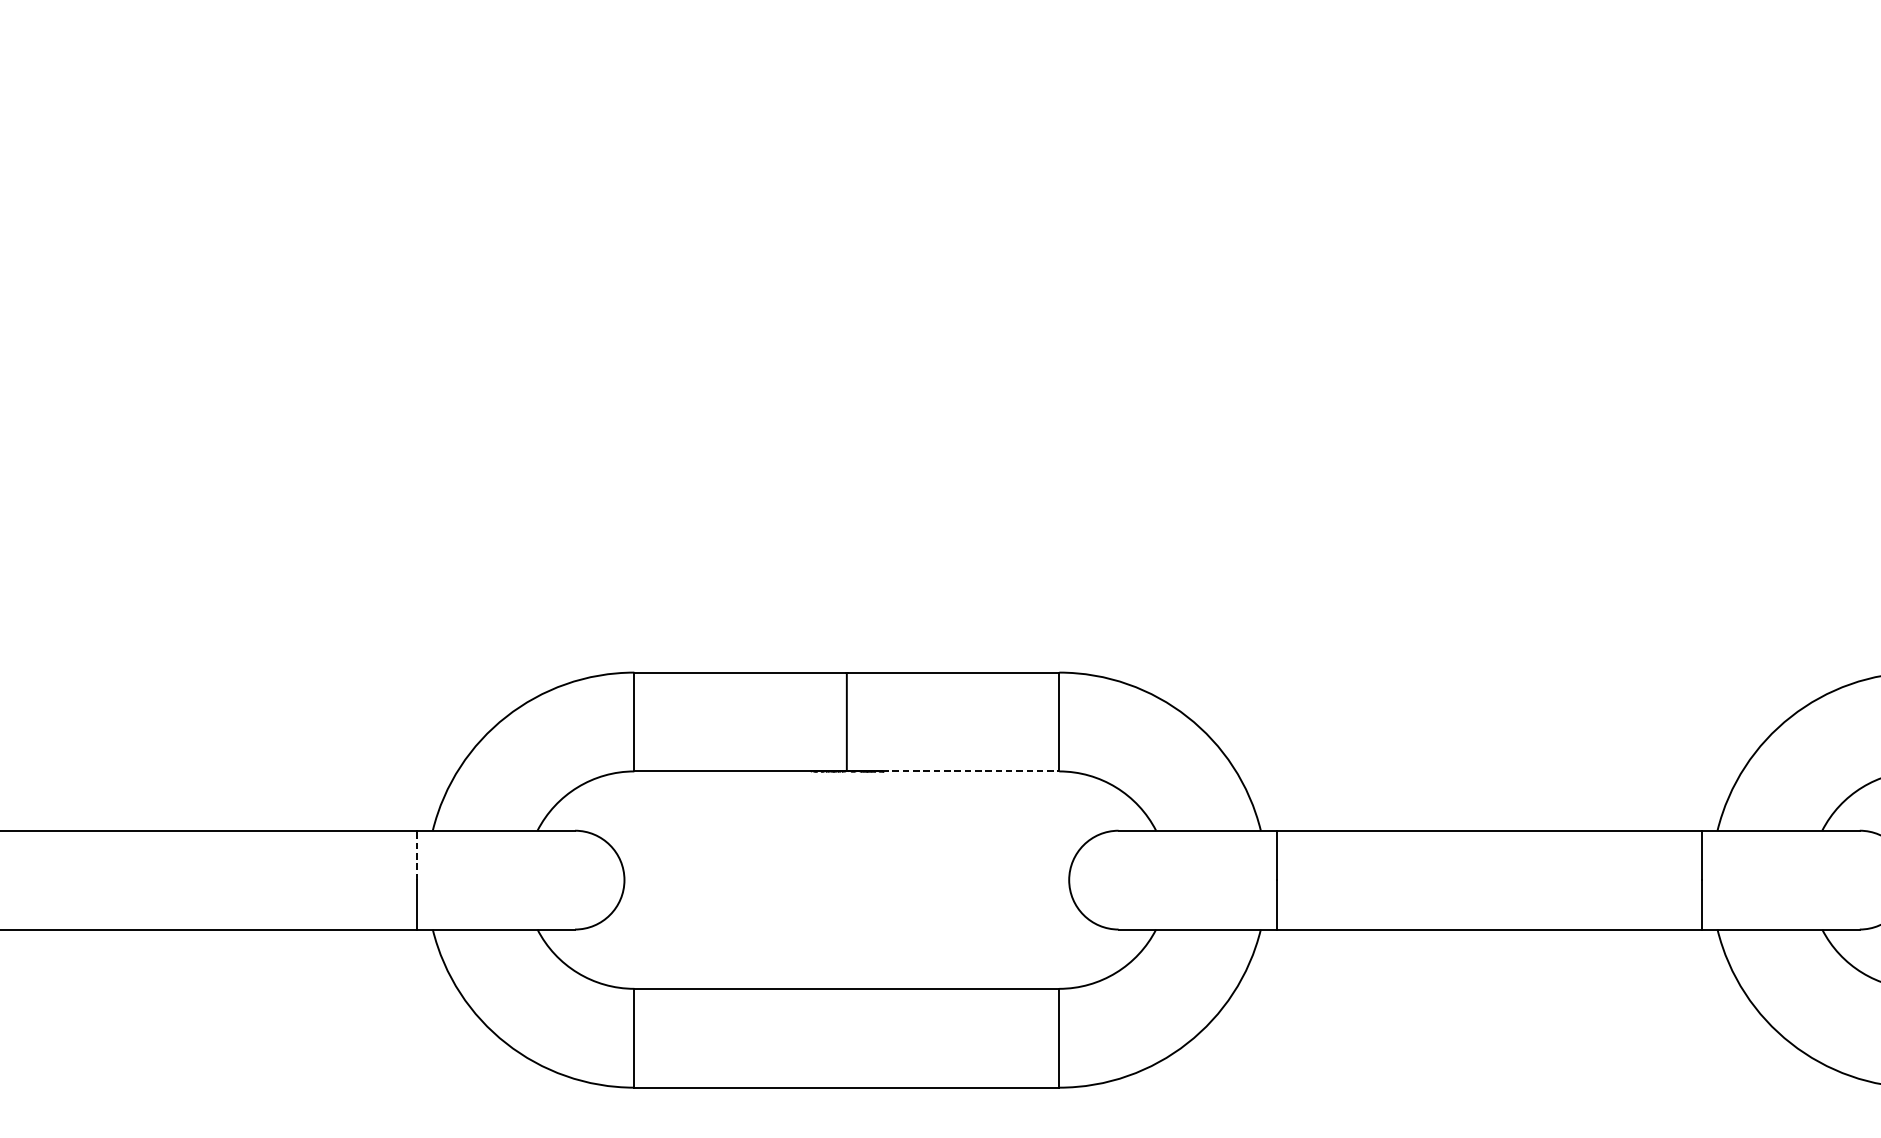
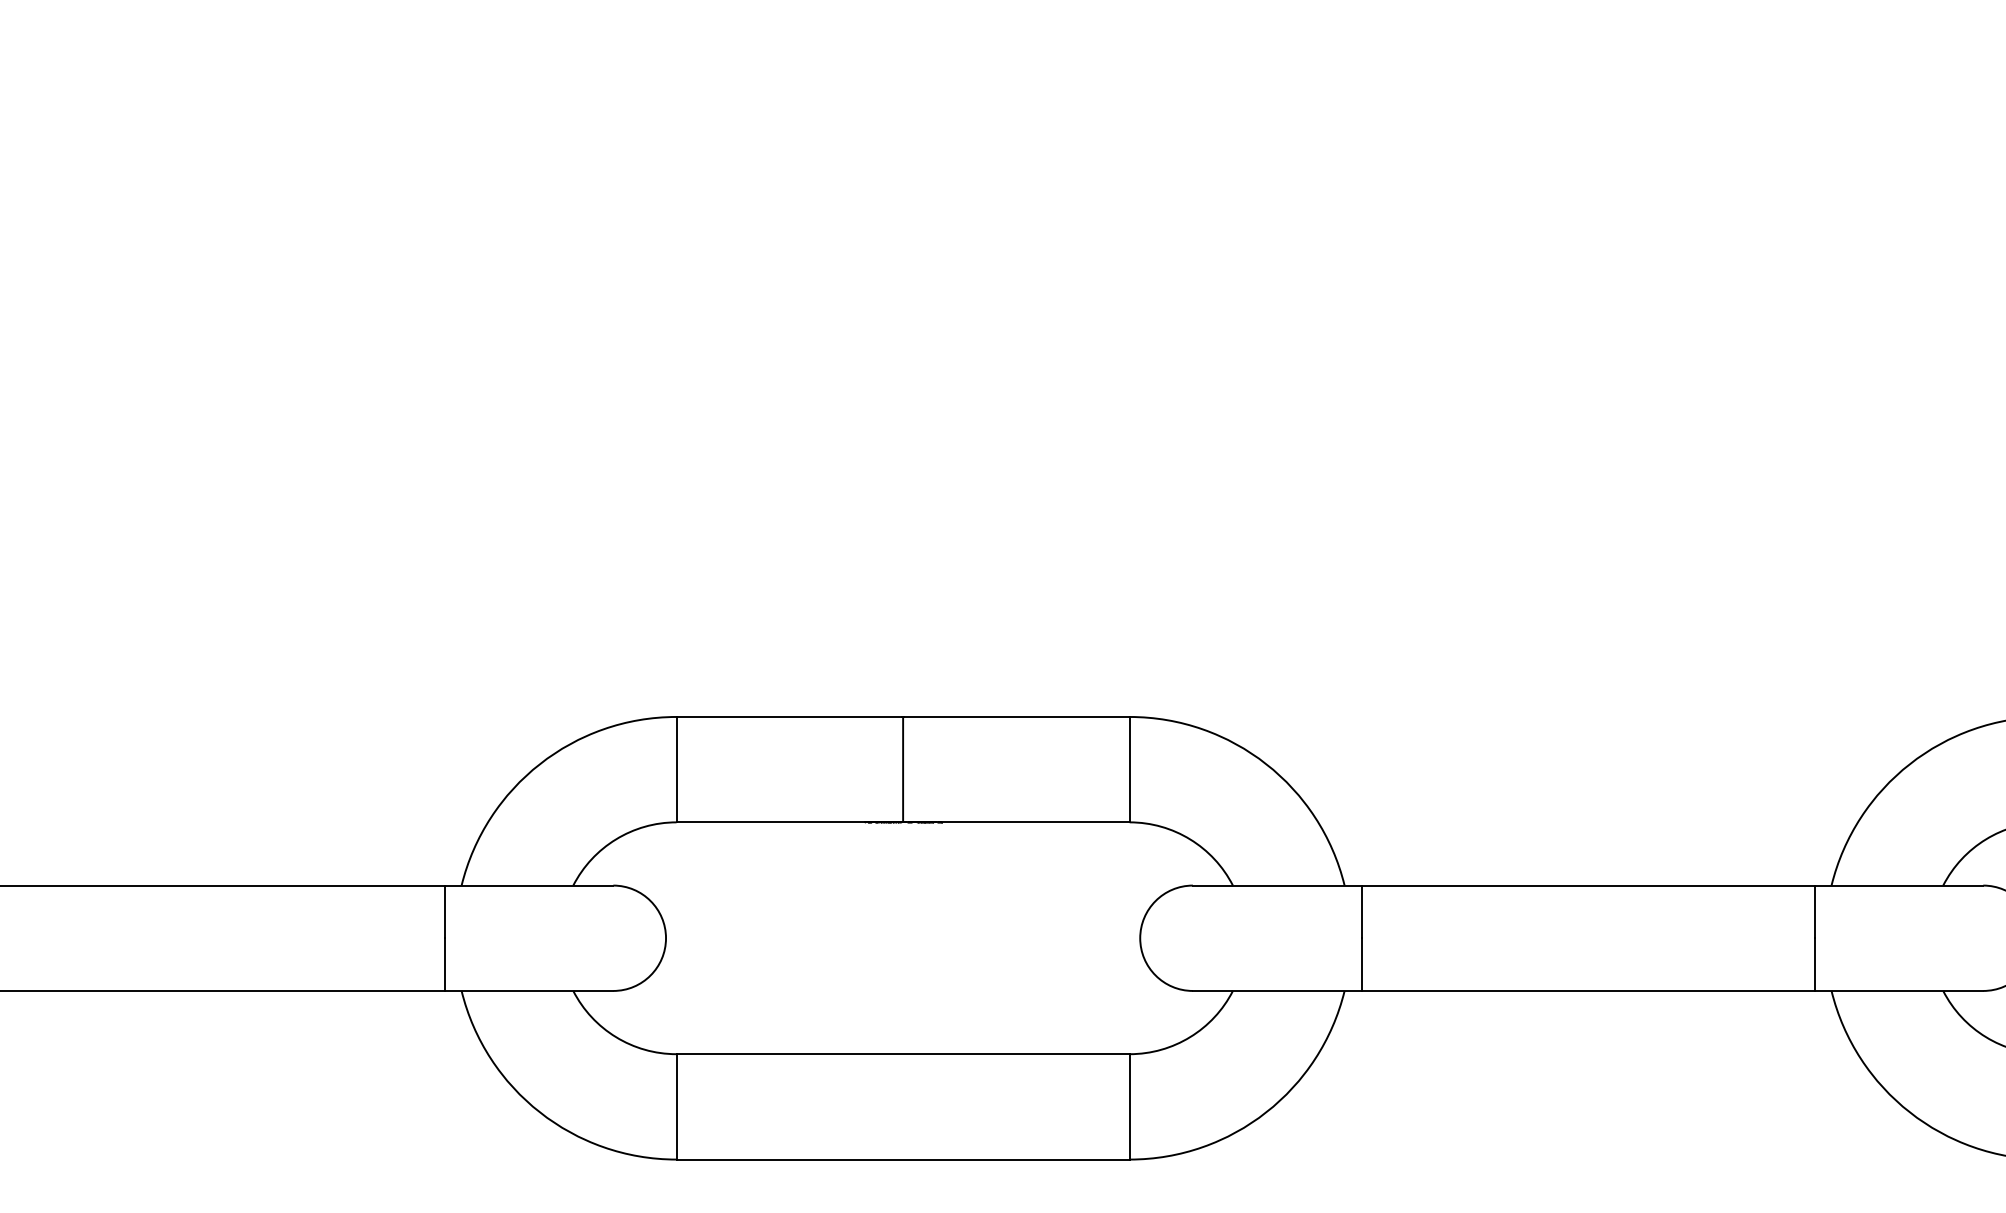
line: (970, 771) -> (1035, 822), dashed -> solid
line: (416, 855) -> (444, 911), dashed -> solid

